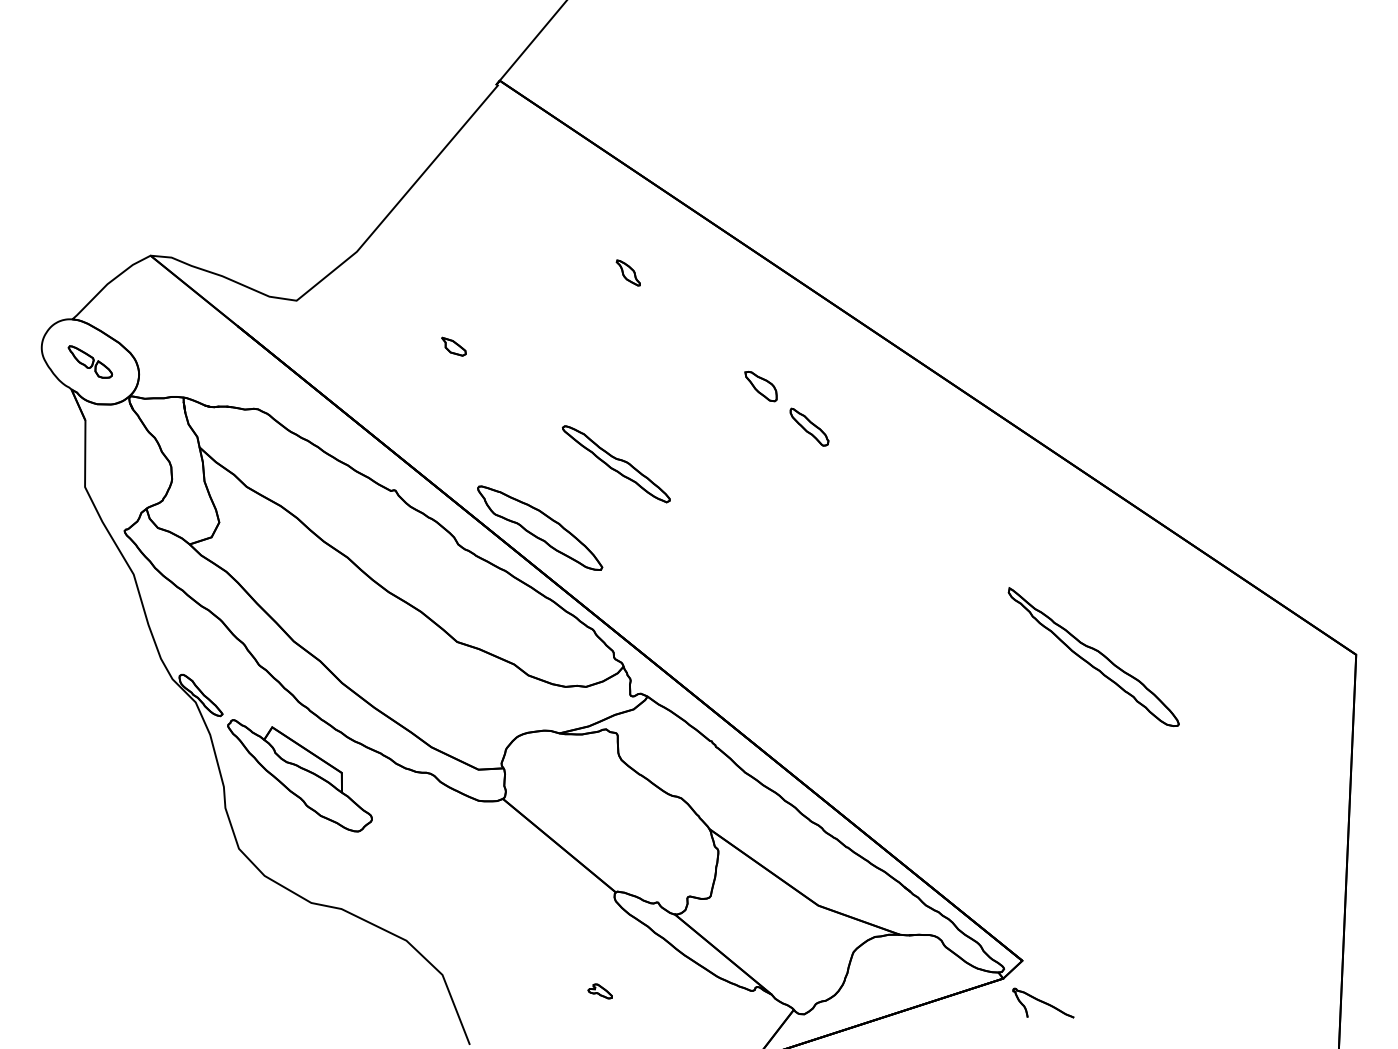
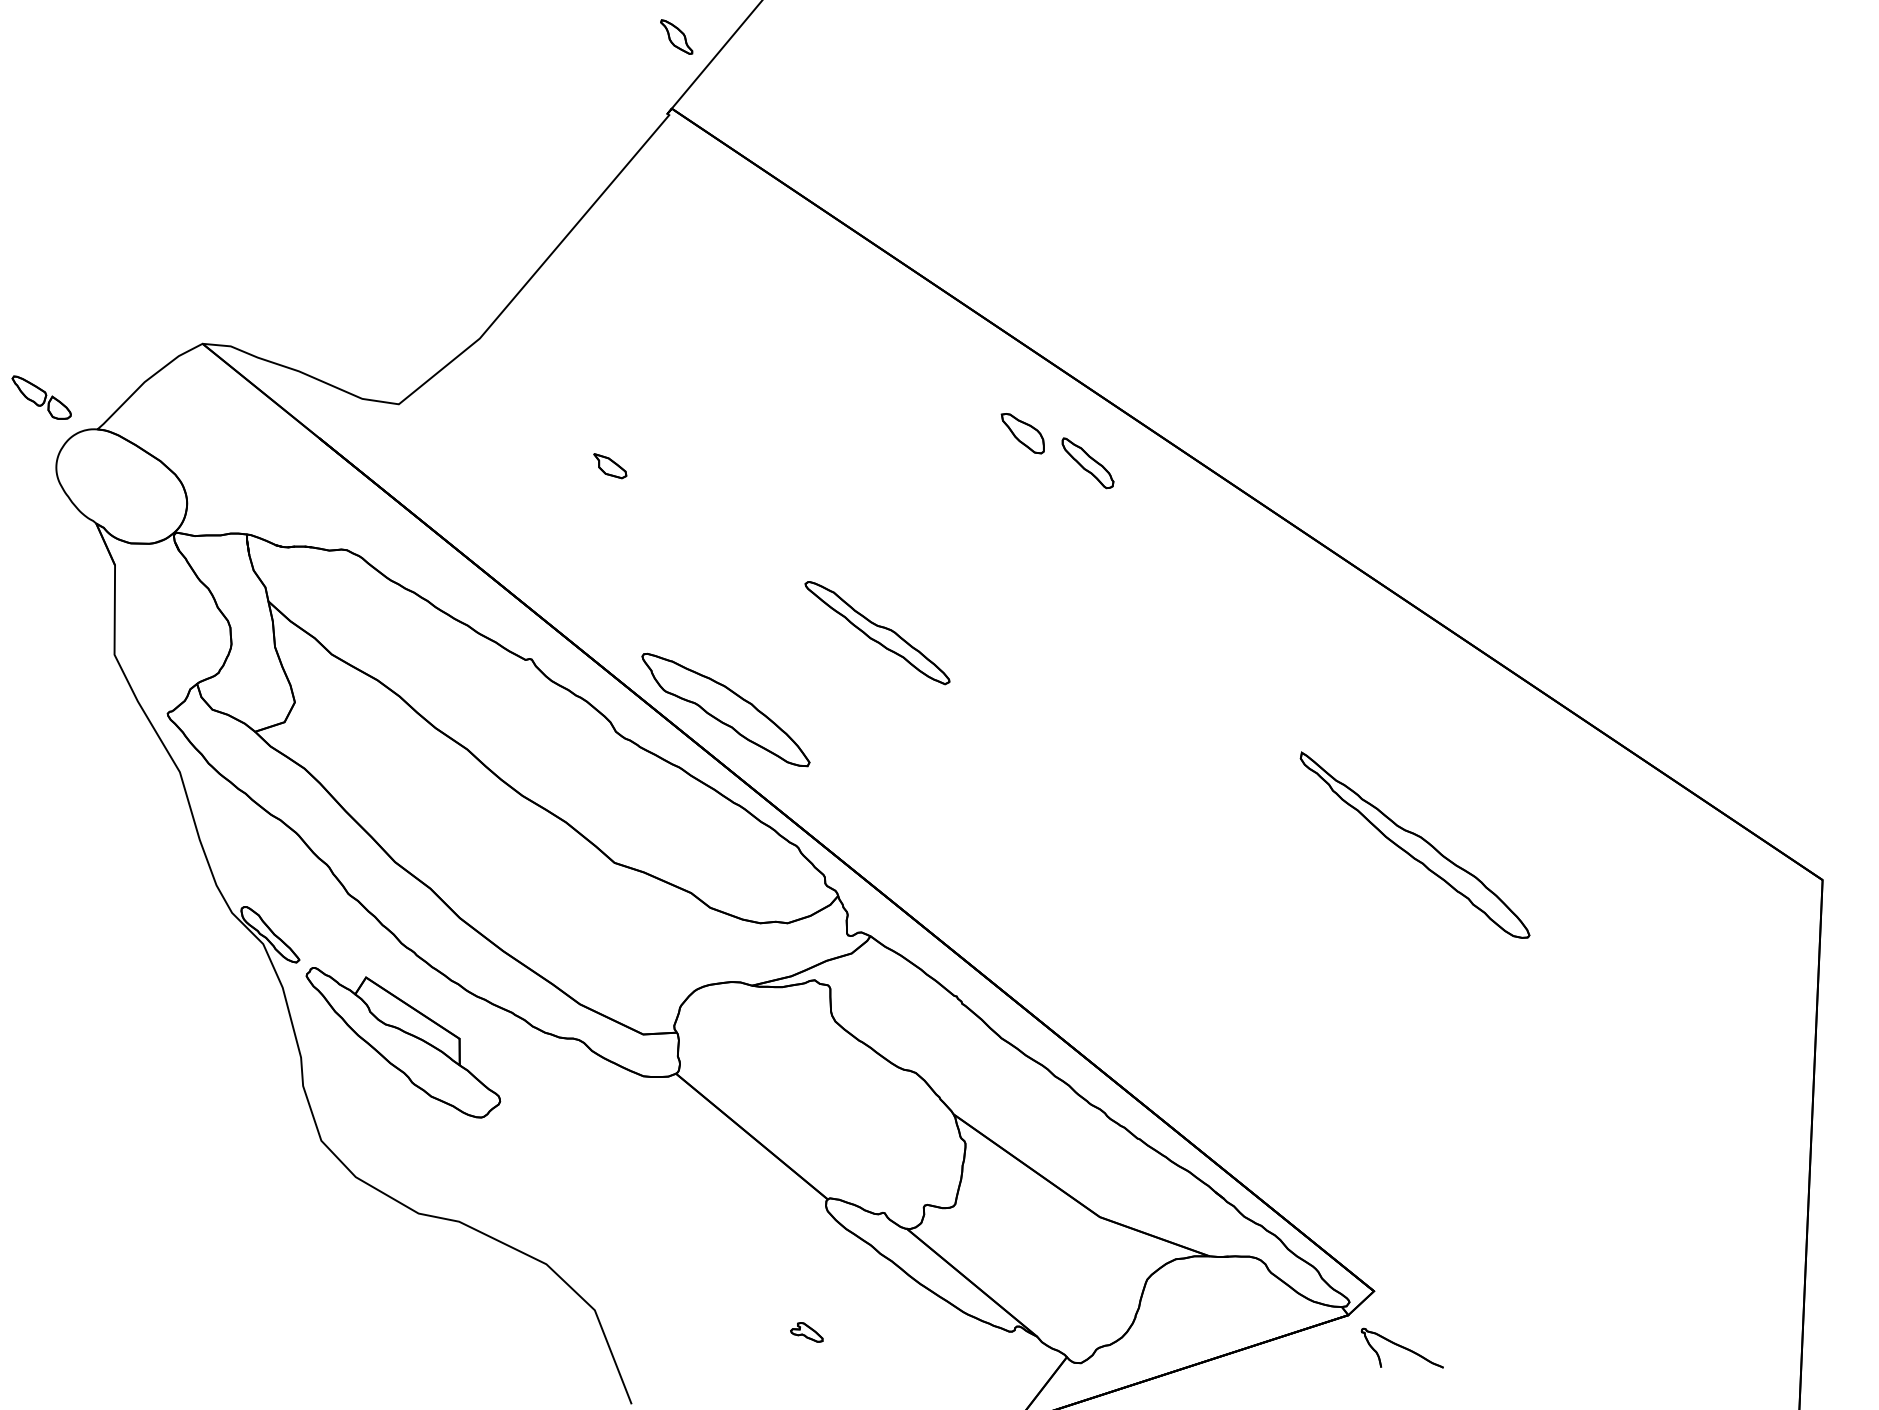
part: (628, 272) -> (676, 36), moved
part: (90, 361) -> (41, 397), moved
part: (760, 386) -> (1022, 433), moved
part: (809, 427) -> (1087, 463), moved
part: (616, 464) -> (877, 633), moved
part: (1093, 656) -> (1414, 844), moved

